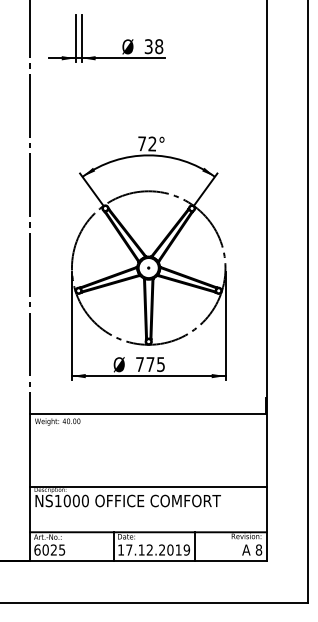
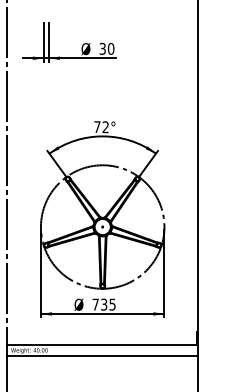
text: (159, 46) -> (111, 48), 38 -> 30
text: (150, 364) -> (104, 304), 775 -> 735
line: (148, 428) -> (102, 356), added

